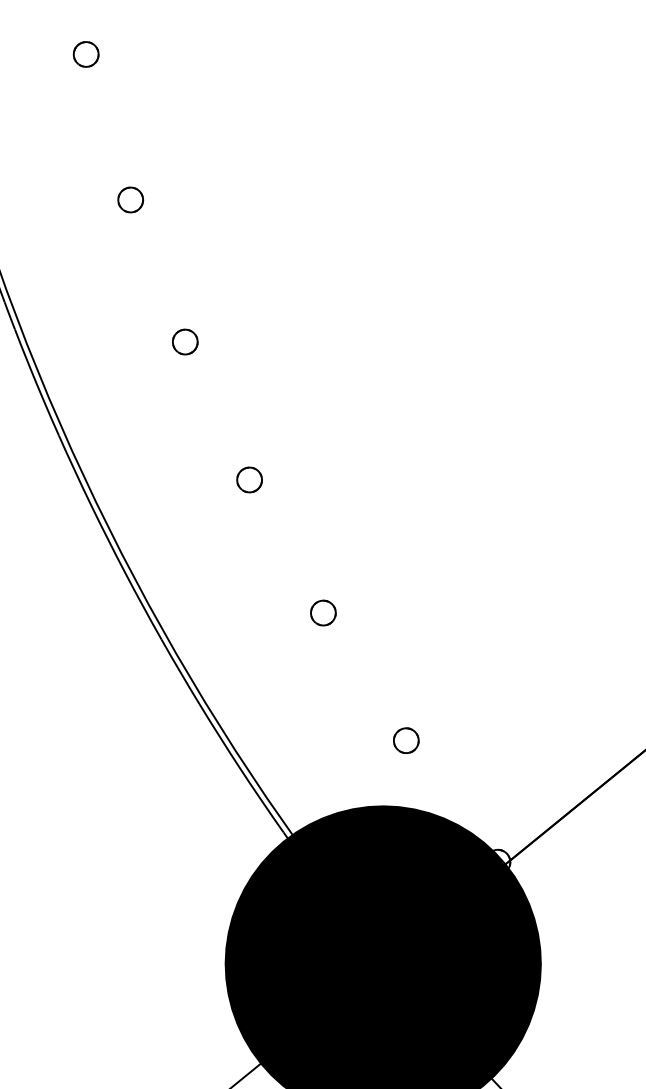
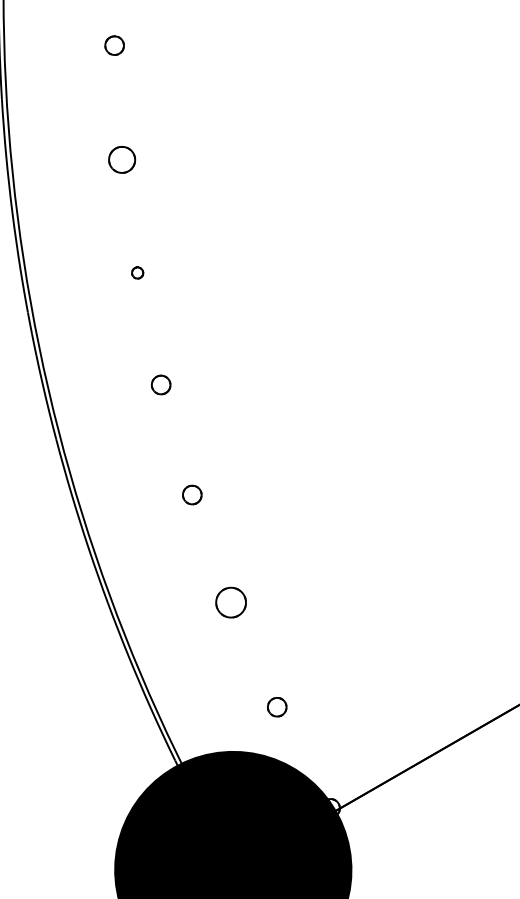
part: (86, 54) -> (122, 159), size x1.4
part: (130, 199) -> (137, 272), size x0.6
part: (322, 613) -> (230, 602), size x1.6

